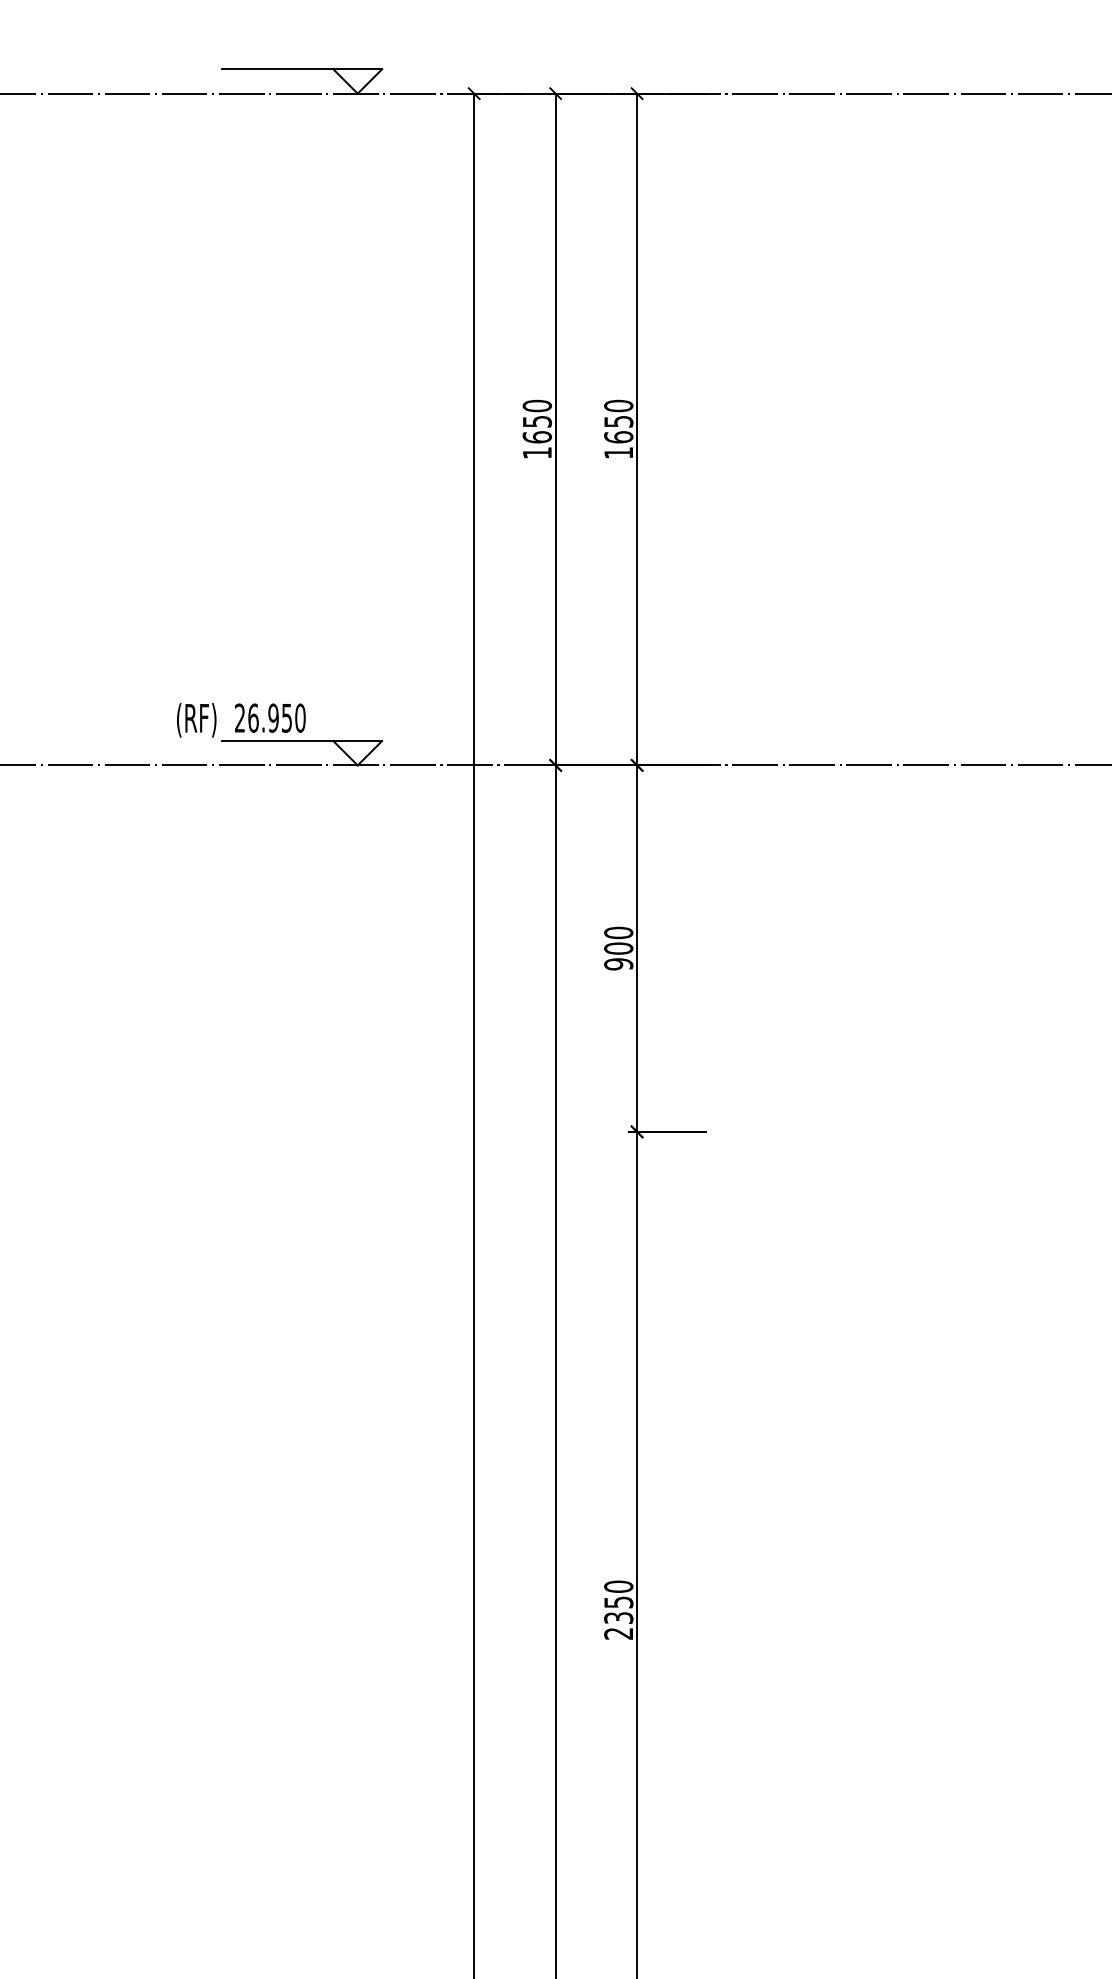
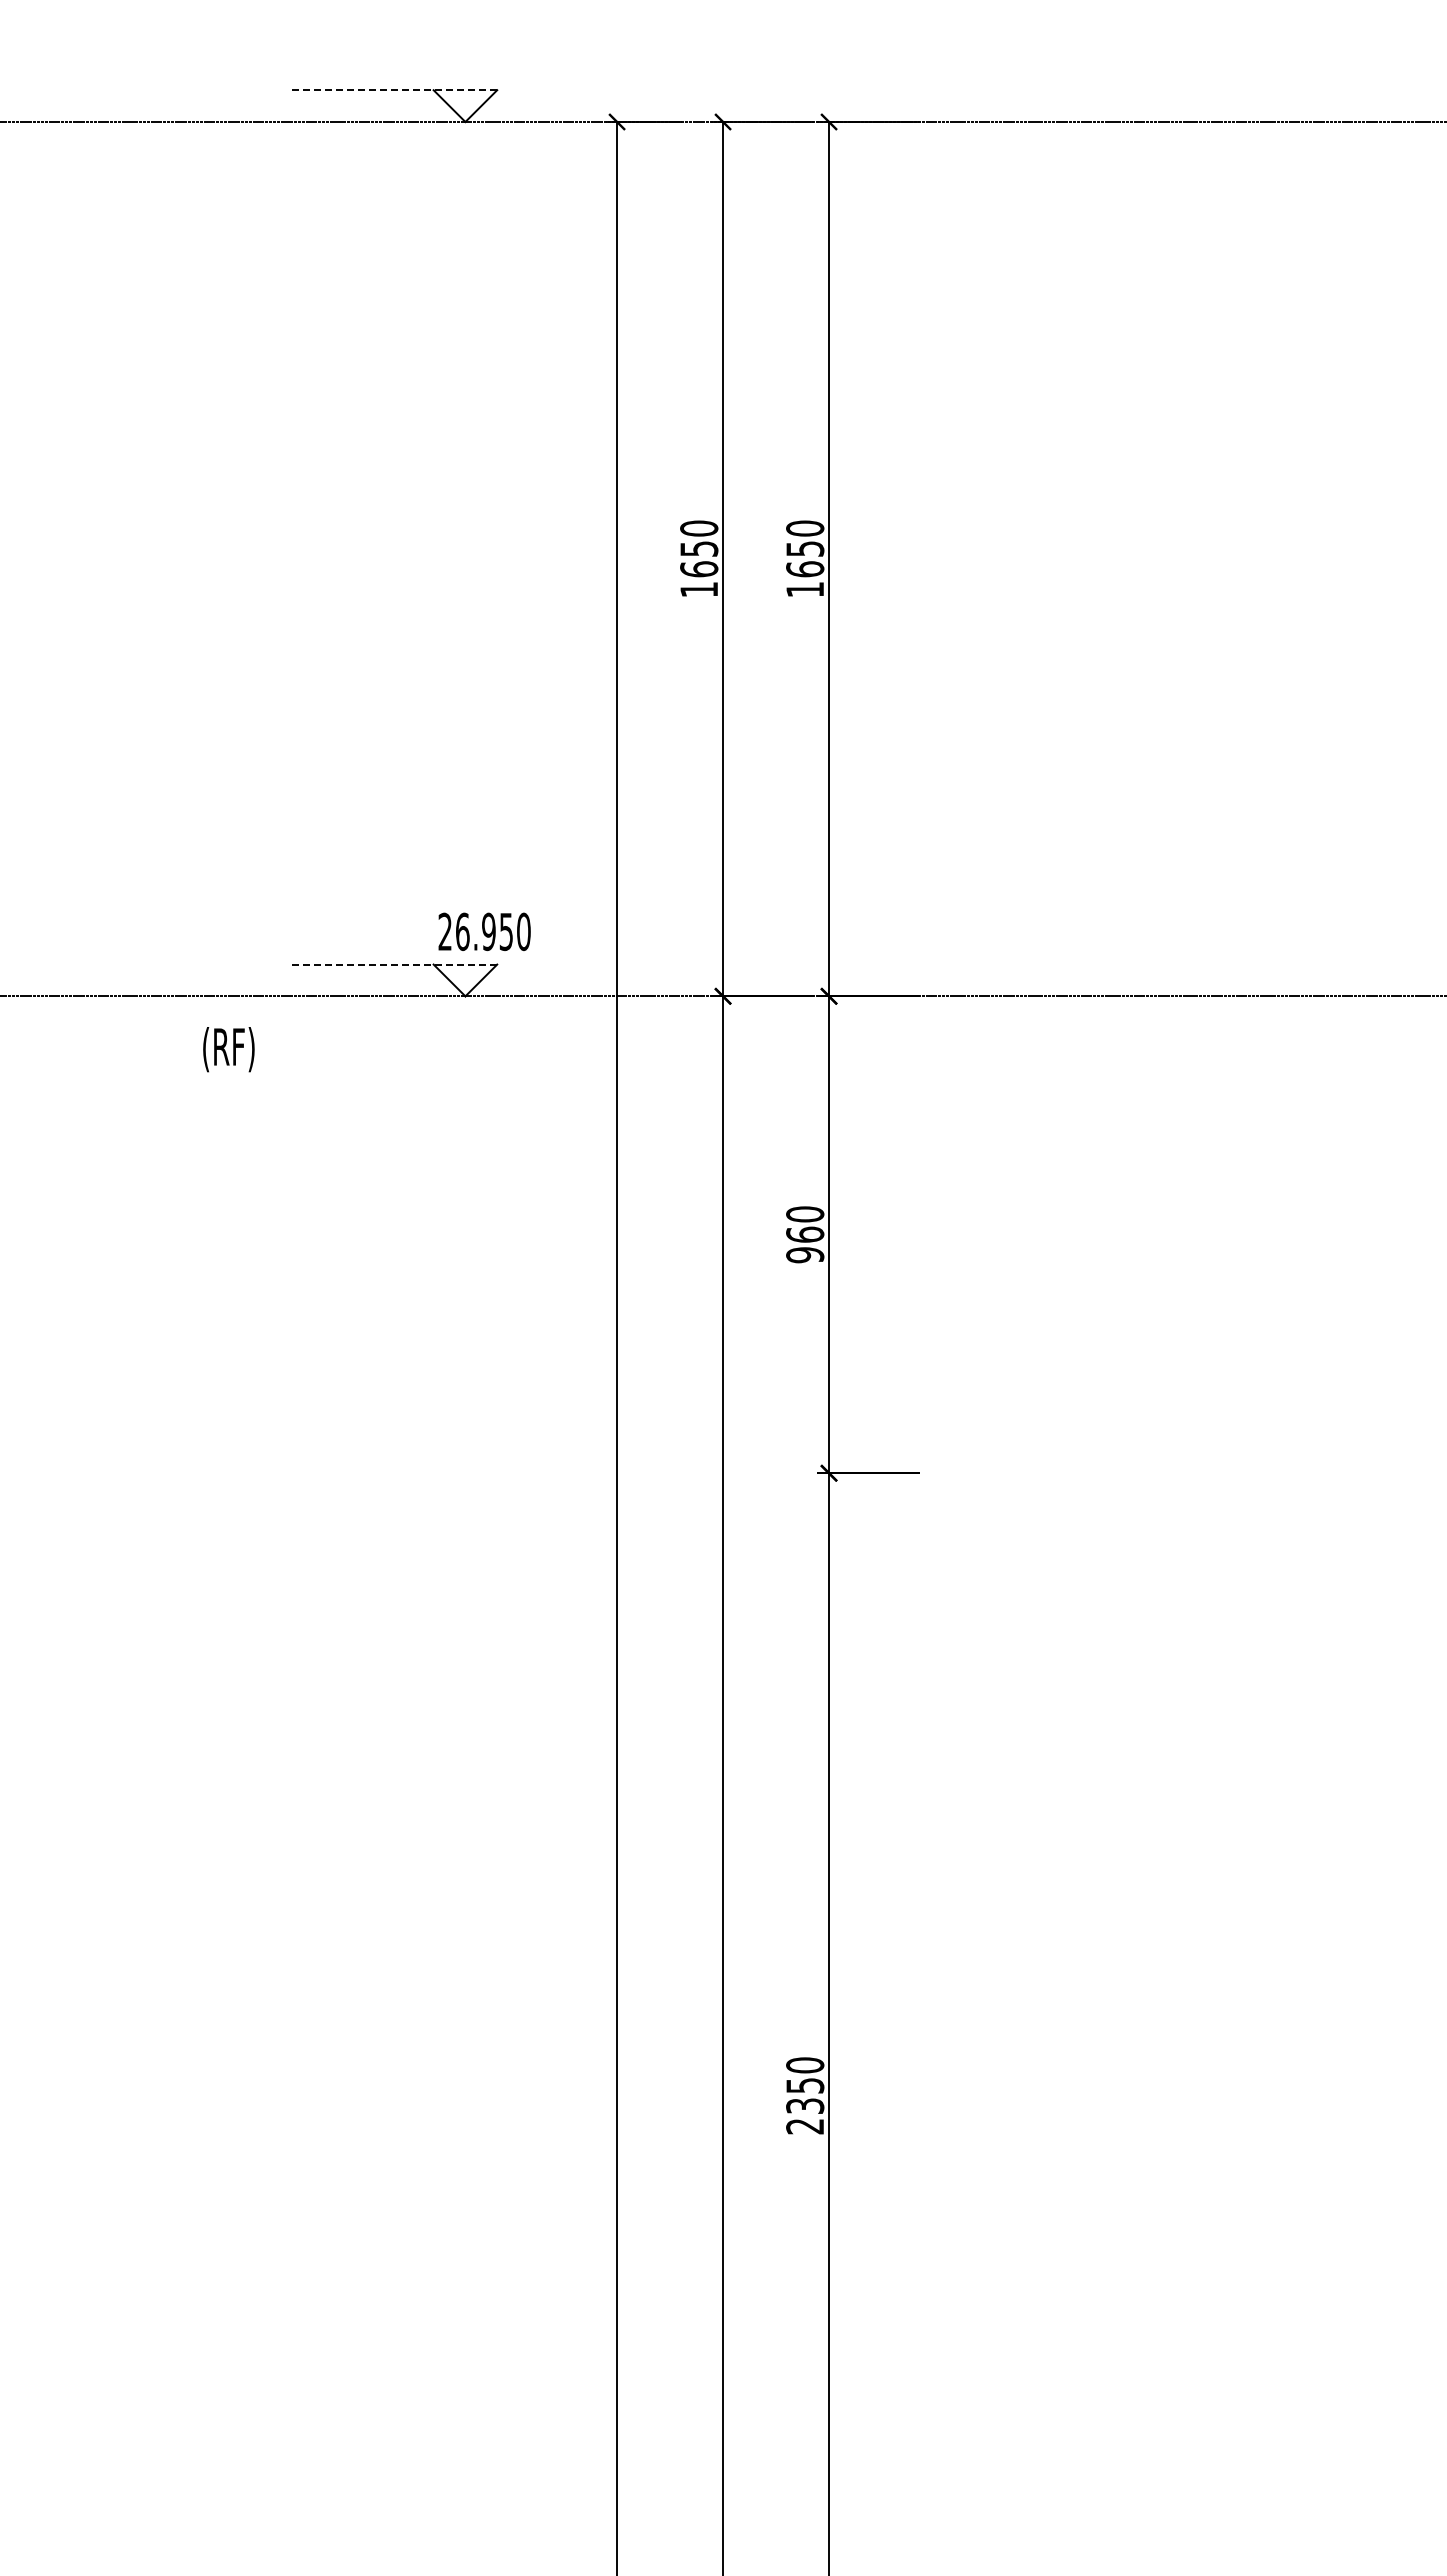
line: (301, 69) -> (392, 90), solid -> dashed
text: (270, 717) -> (484, 931), moved
text: (196, 720) -> (228, 1049), moved
line: (301, 740) -> (392, 964), solid -> dashed
text: (619, 948) -> (805, 1234), 900 -> 960

